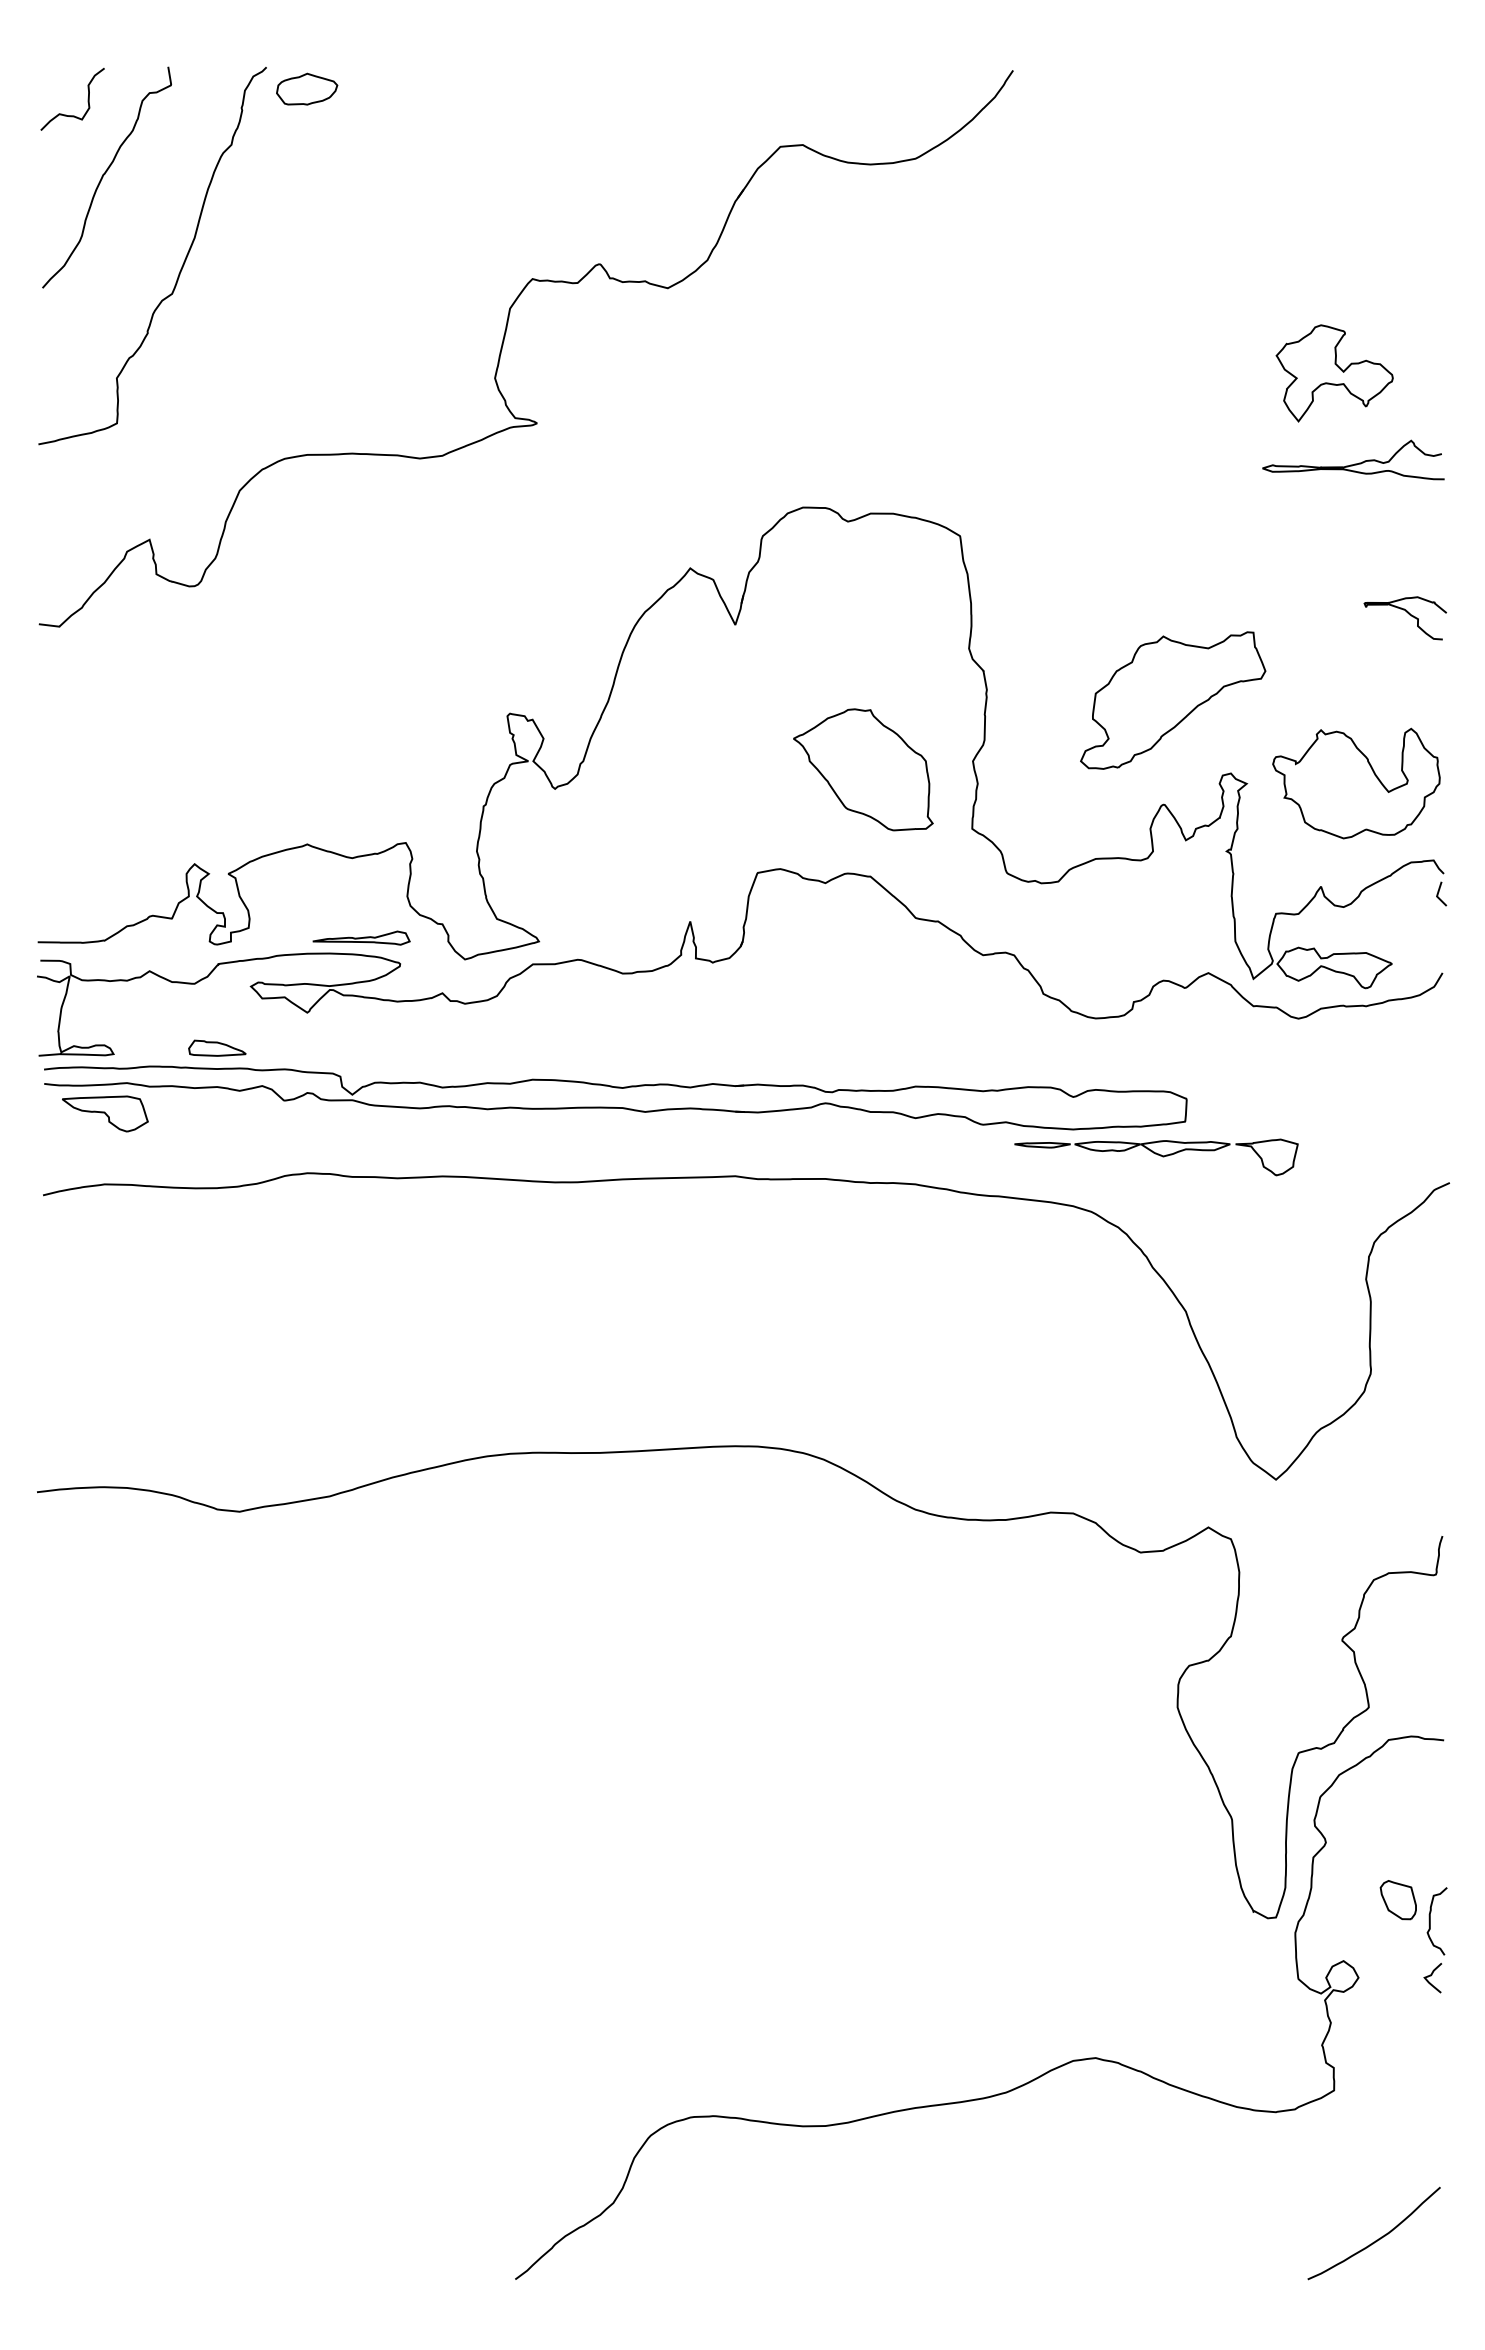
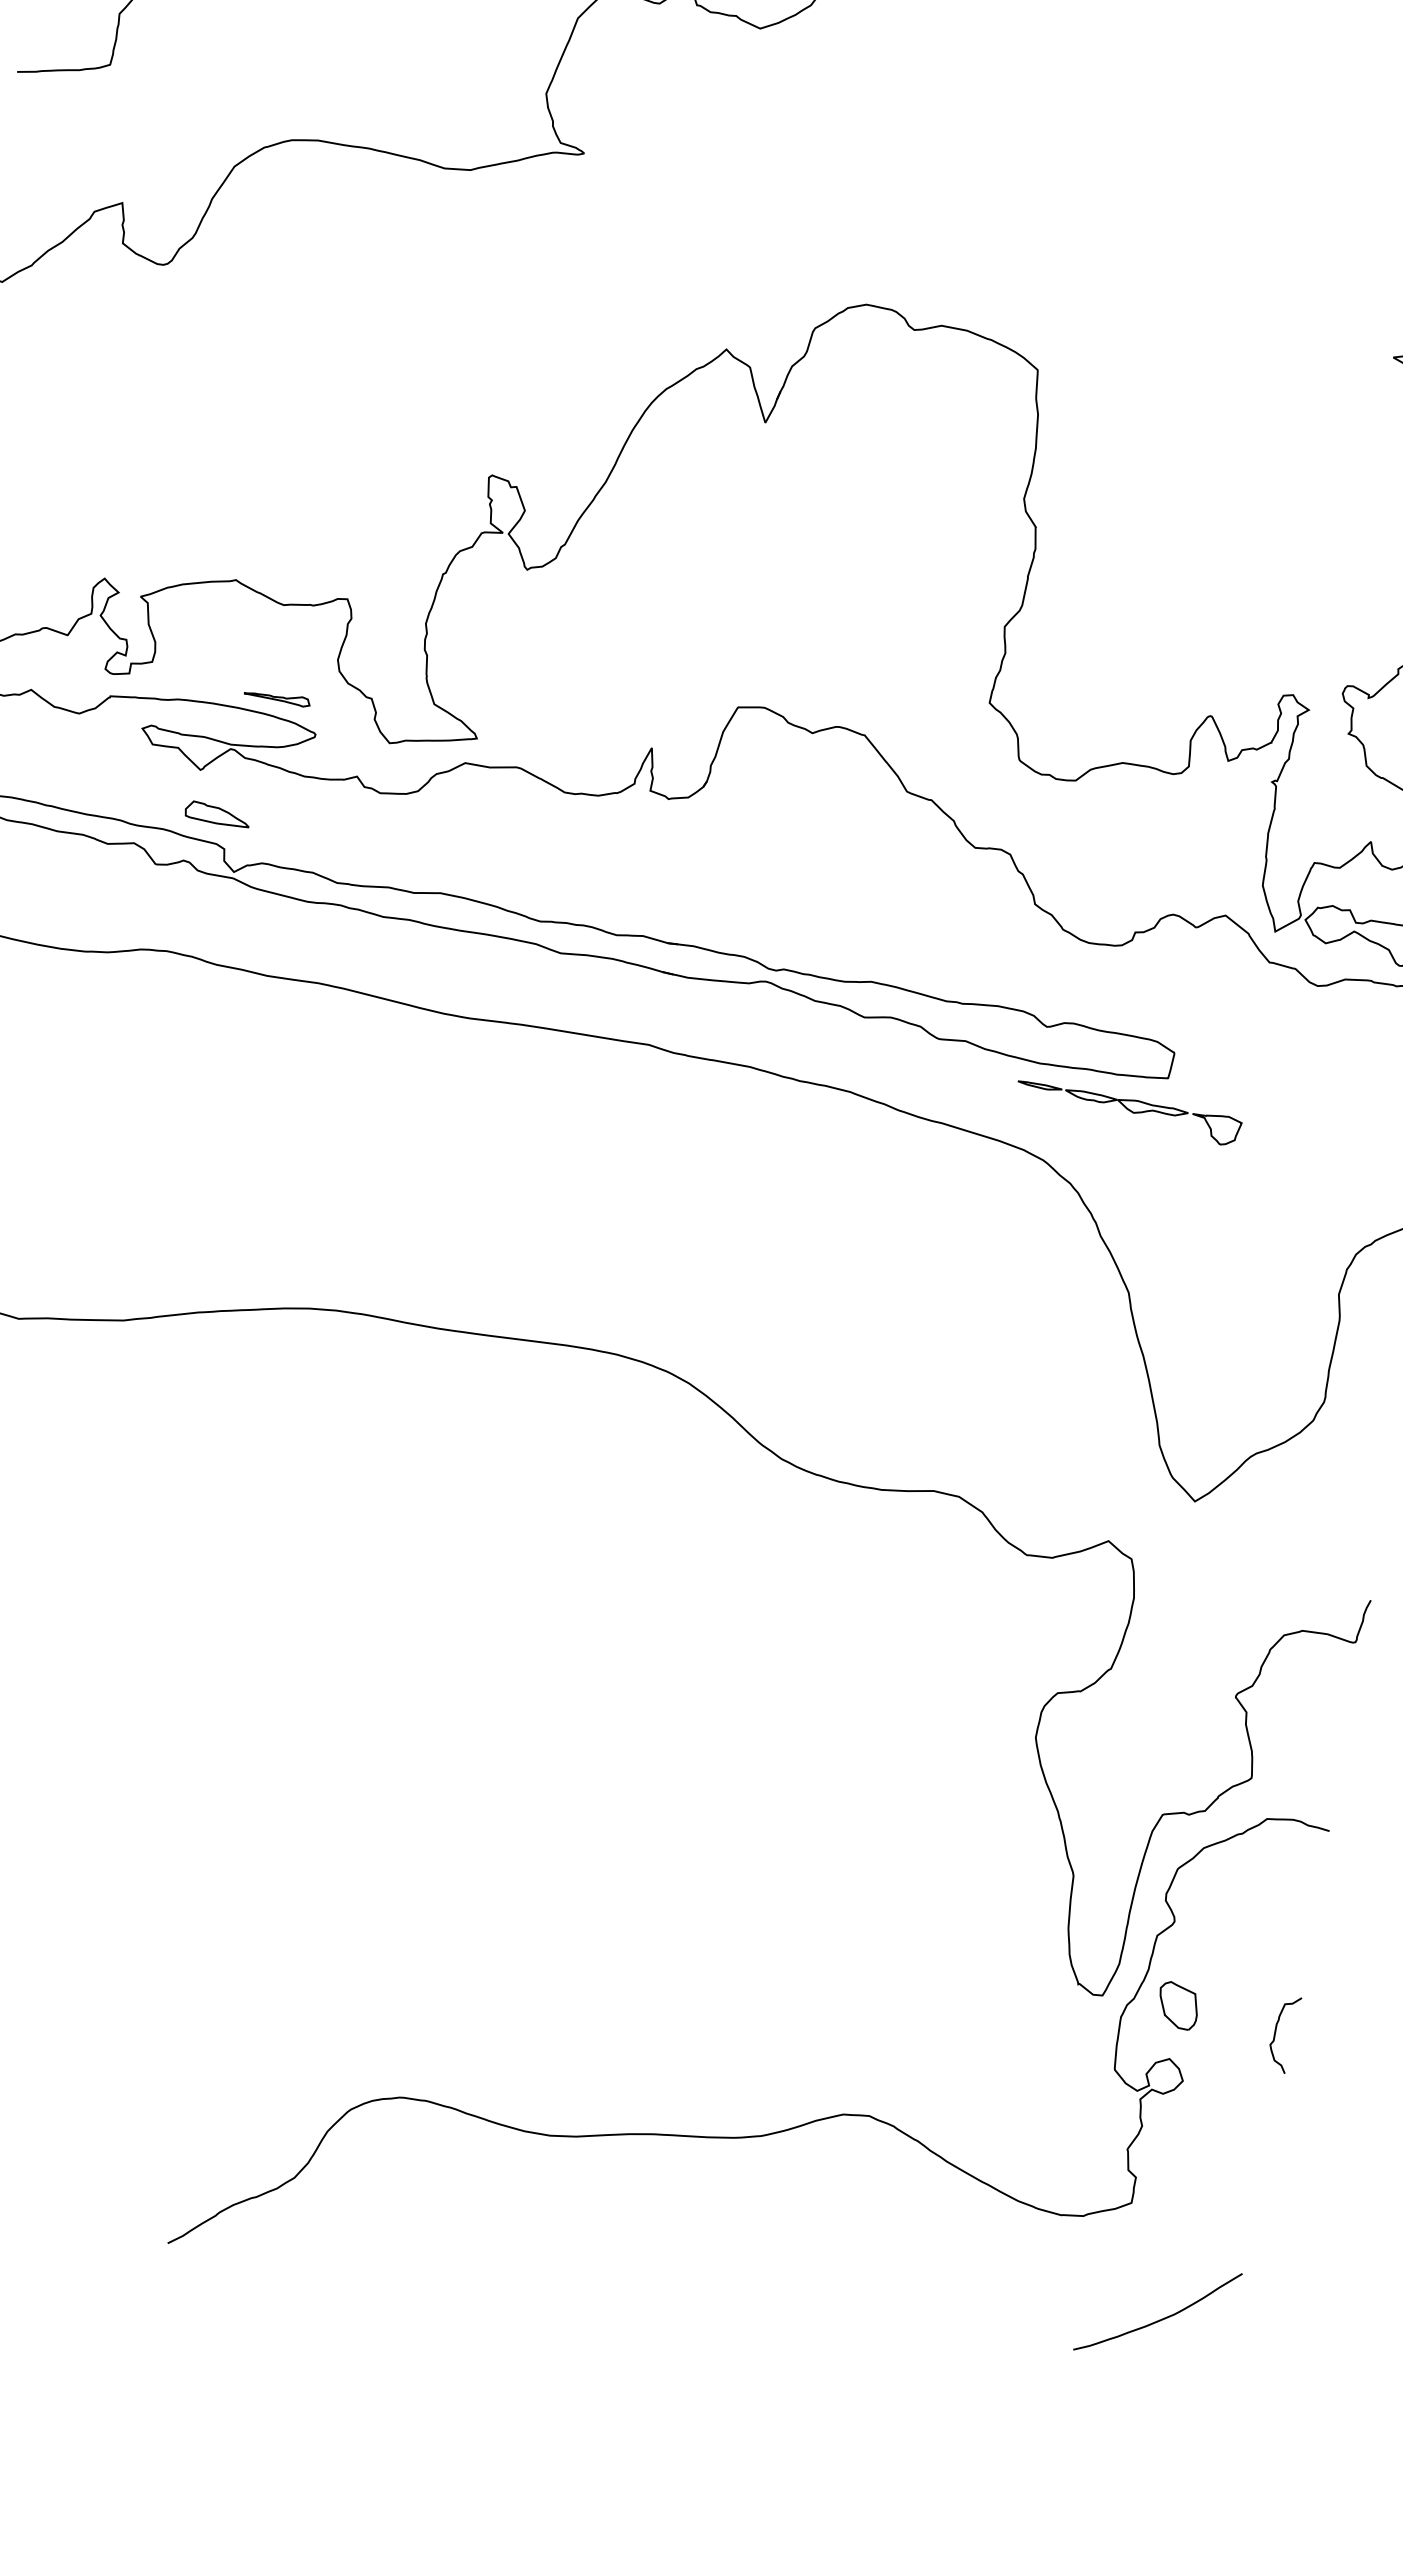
part: (1173, 700) -> (1243, 600), removed
part: (863, 769) -> (879, 612), removed
part: (361, 937) -> (277, 696), size x0.6
part: (217, 1047) -> (218, 813), moved
part: (1156, 1157) -> (1128, 1112), size x0.7
part: (1397, 1900) -> (1177, 2005), moved
curve: (1431, 1976) -> (1265, 2094), removed
curve: (1378, 2238) -> (1161, 2318), moved

